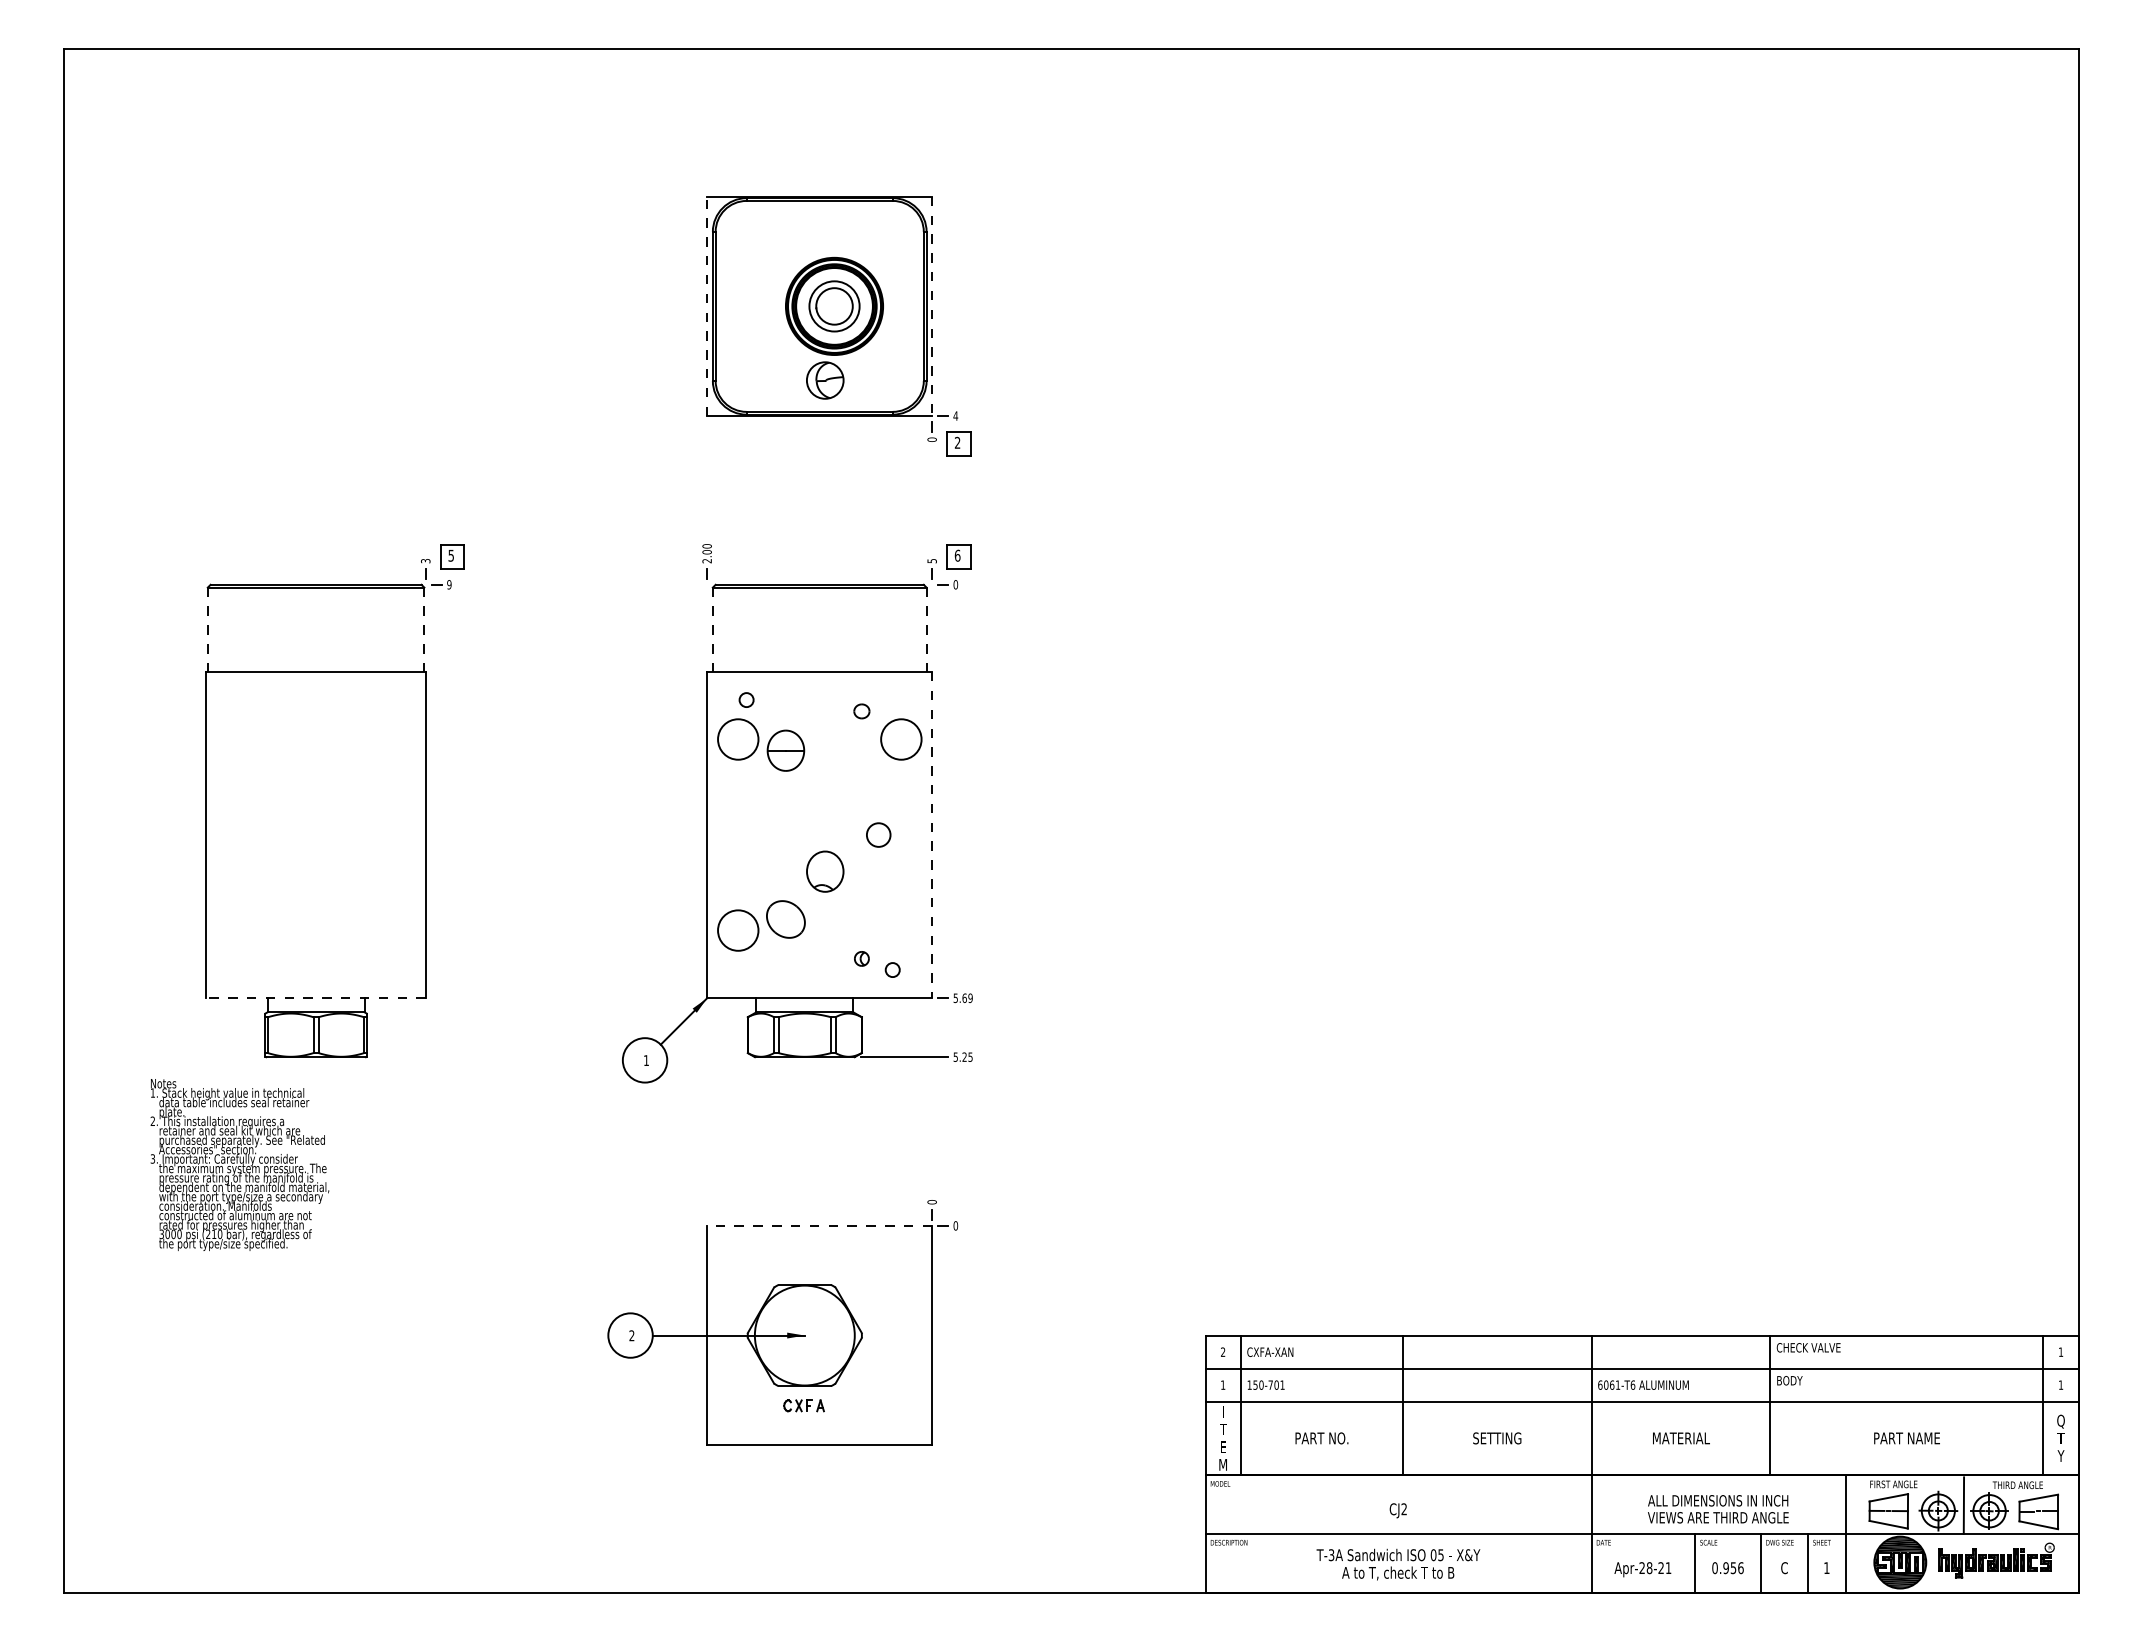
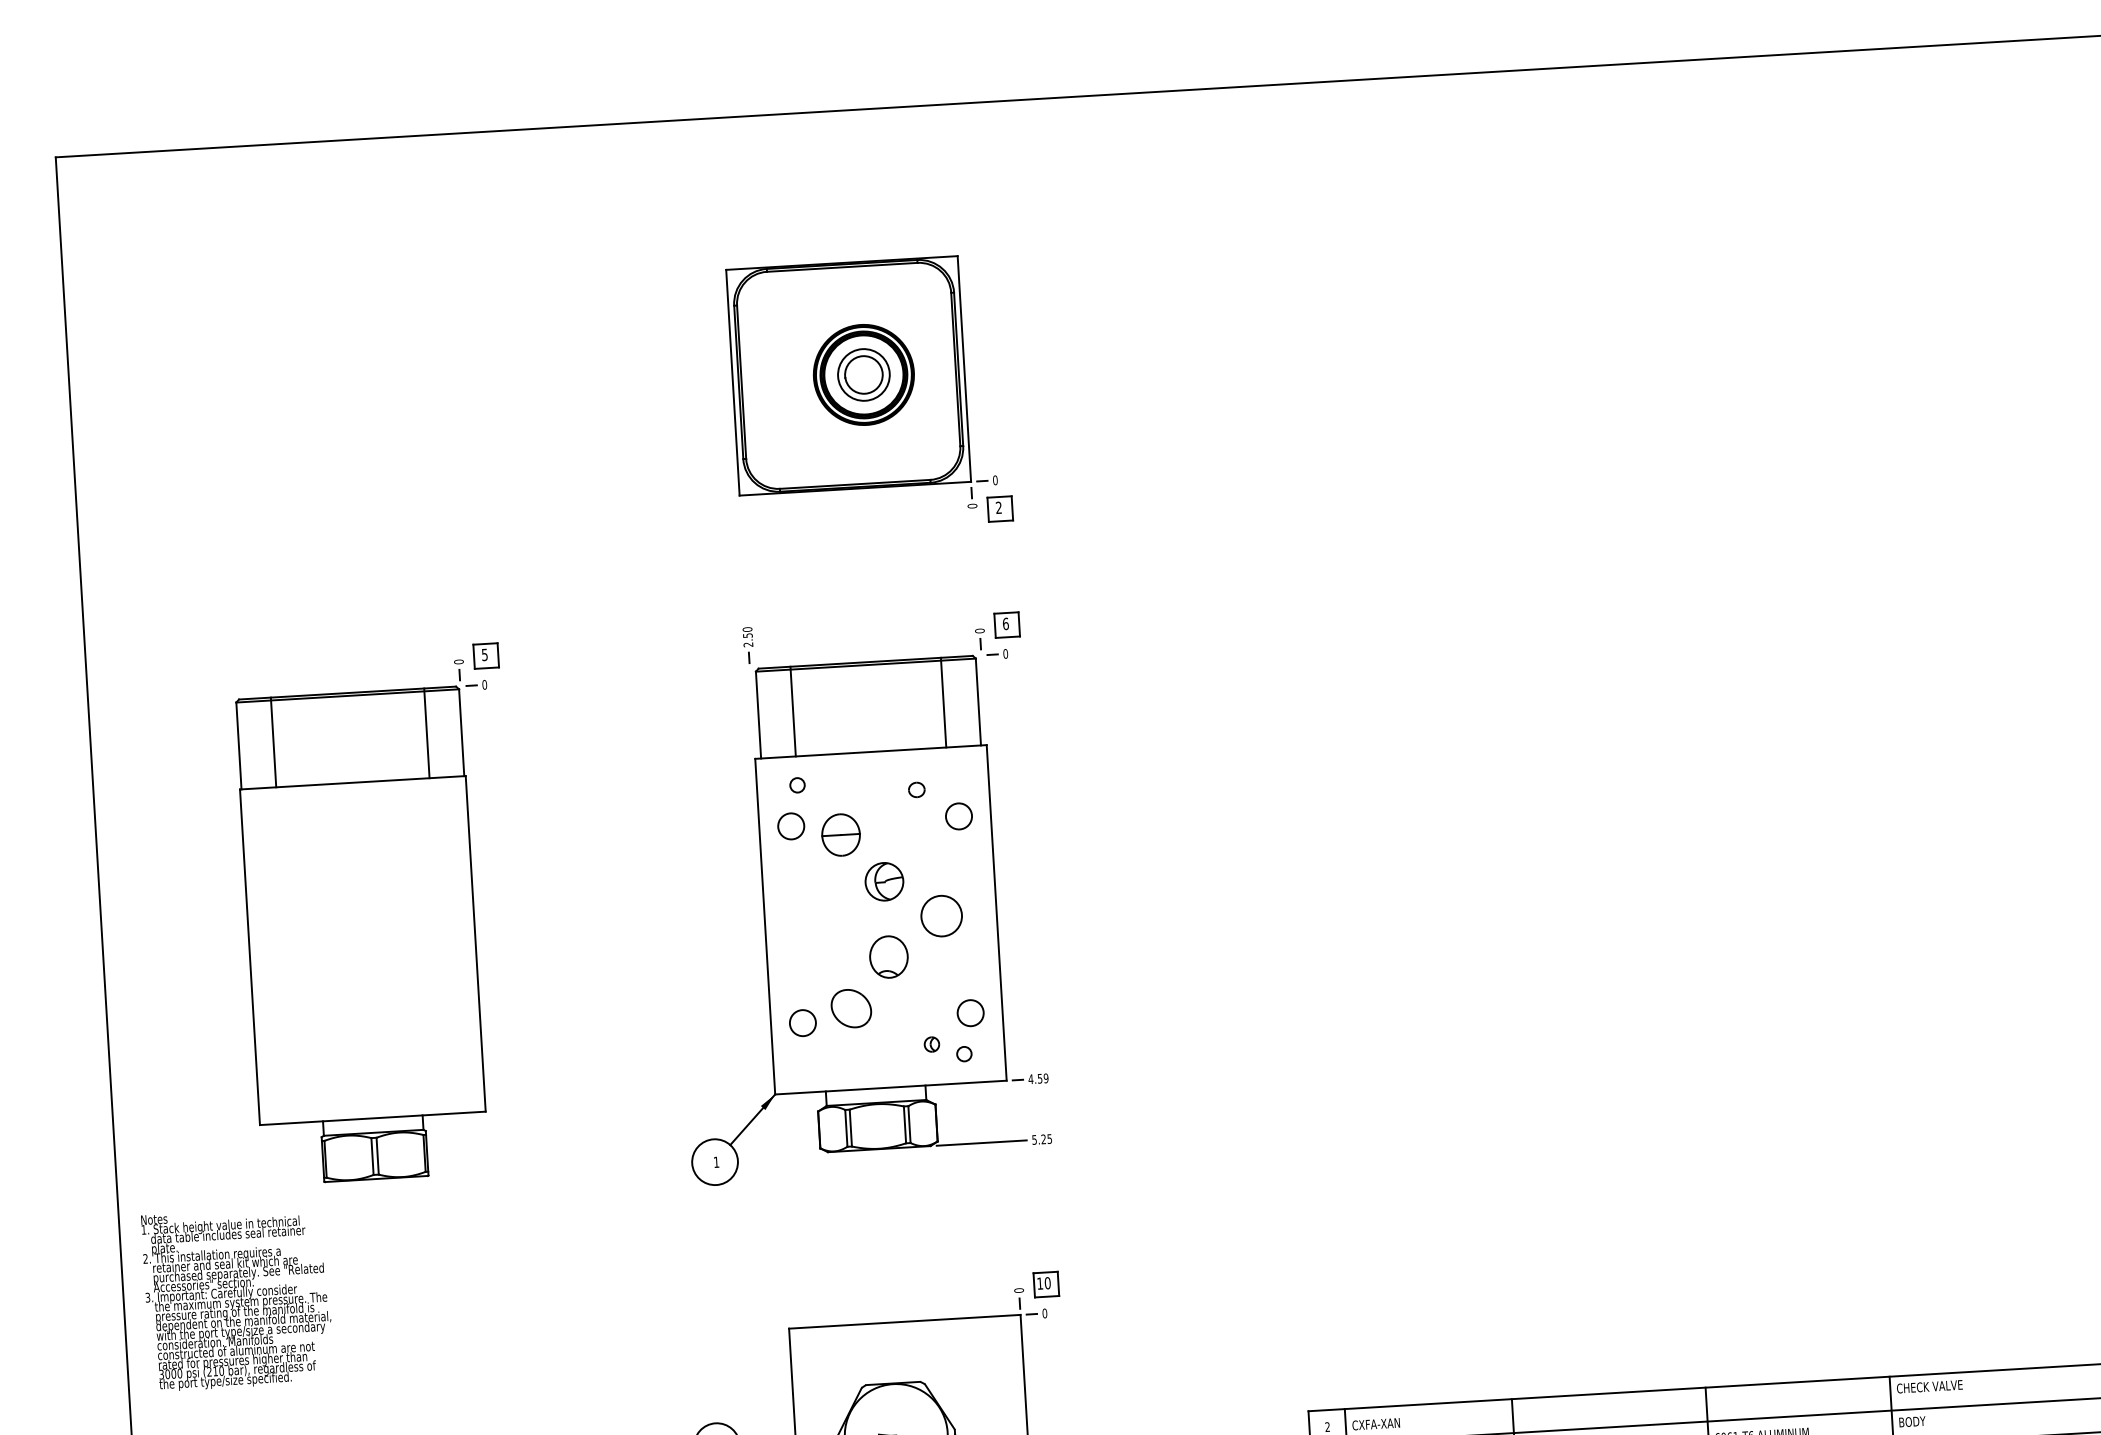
line: (707, 306) -> (733, 382), dashed -> solid
line: (932, 306) -> (964, 369), dashed -> solid
part: (825, 380) -> (884, 881), moved
text: (955, 415) -> (995, 479), 4 -> 0
text: (706, 552) -> (747, 635), 2.00 -> 2.50
text: (425, 560) -> (458, 661), 3 -> 0
text: (931, 560) -> (979, 630), 5 -> 0
text: (449, 584) -> (484, 684), 9 -> 0
line: (241, 628) -> (273, 742), added
line: (390, 628) -> (426, 733), added
line: (746, 628) -> (793, 711), added
line: (892, 628) -> (943, 702), added
line: (207, 630) -> (238, 746), dashed -> solid
line: (424, 630) -> (461, 733), dashed -> solid
line: (712, 630) -> (758, 715), dashed -> solid
line: (926, 630) -> (978, 702), dashed -> solid
circle: (737, 739) -> (790, 826), size x0.62
circle: (900, 739) -> (958, 816), size x0.62
circle: (878, 834) -> (941, 915), size x1.67
line: (932, 835) -> (997, 913), dashed -> solid
circle: (737, 930) -> (802, 1022), size x0.62
circle: (900, 930) -> (969, 1012), added
line: (316, 998) -> (373, 1118), dashed -> solid
text: (959, 998) -> (1034, 1079), 5.69 -> 4.59
text: (239, 1164) -> (237, 1298), moved
part: (958, 1197) -> (1045, 1284), added
line: (819, 1225) -> (904, 1321), dashed -> solid

